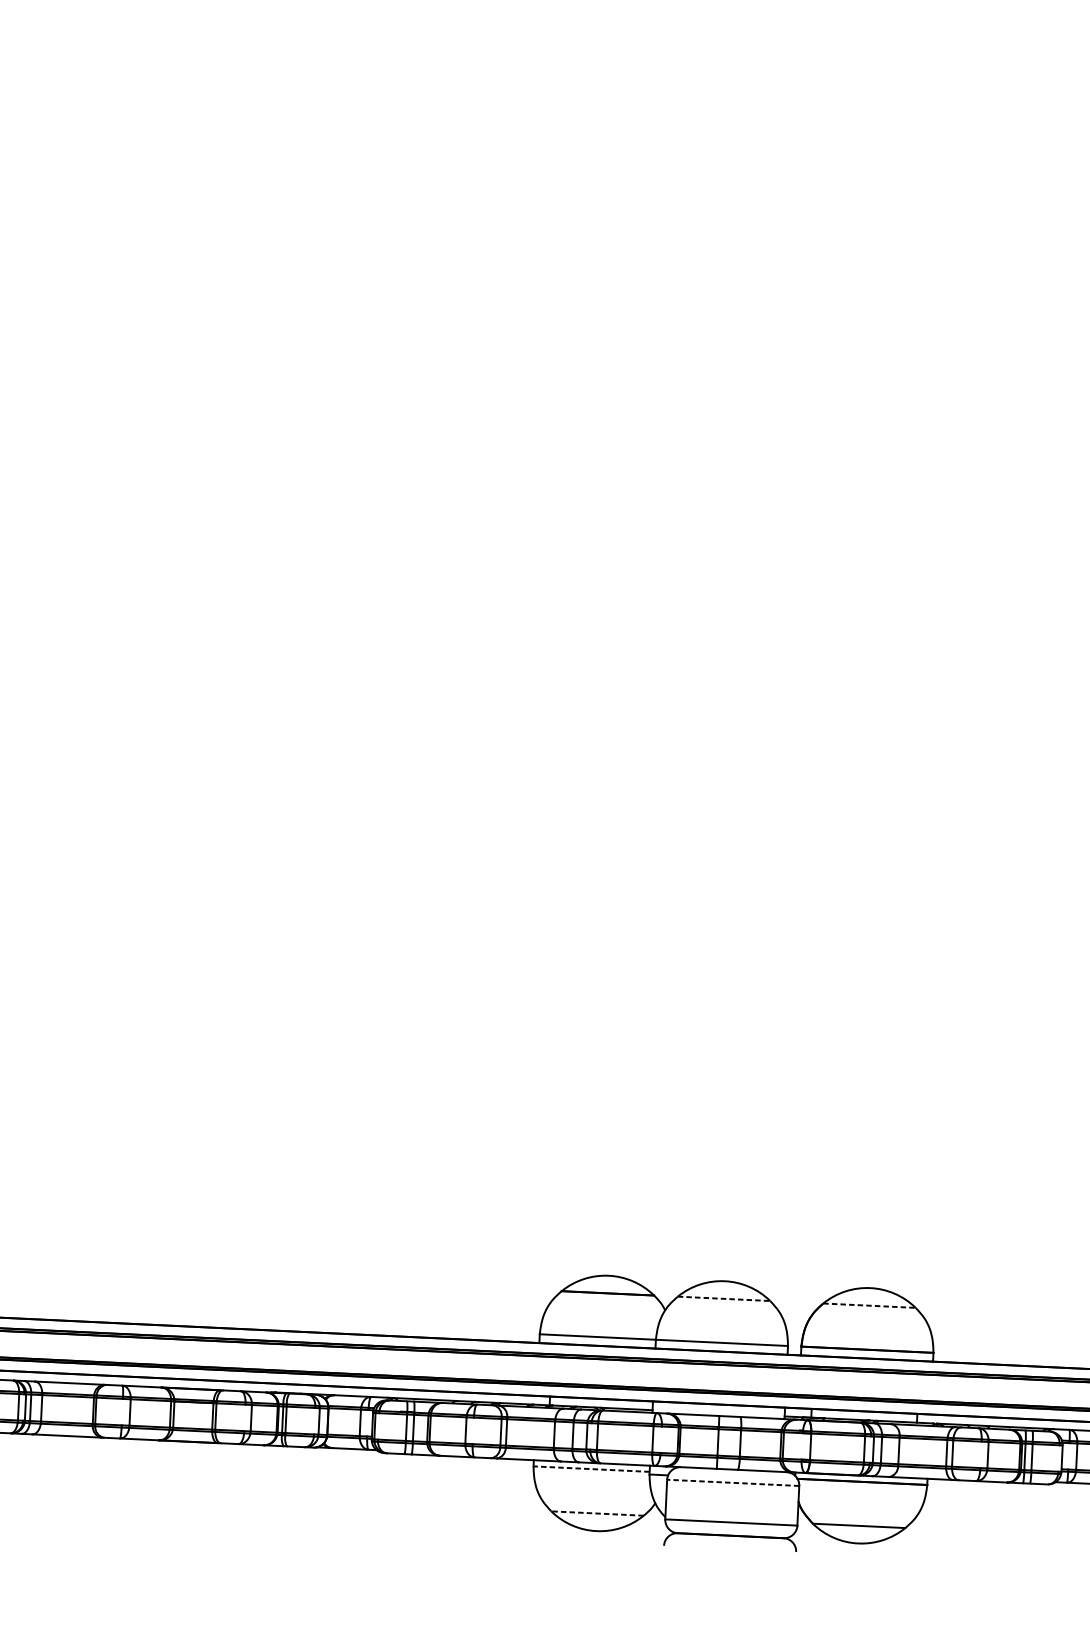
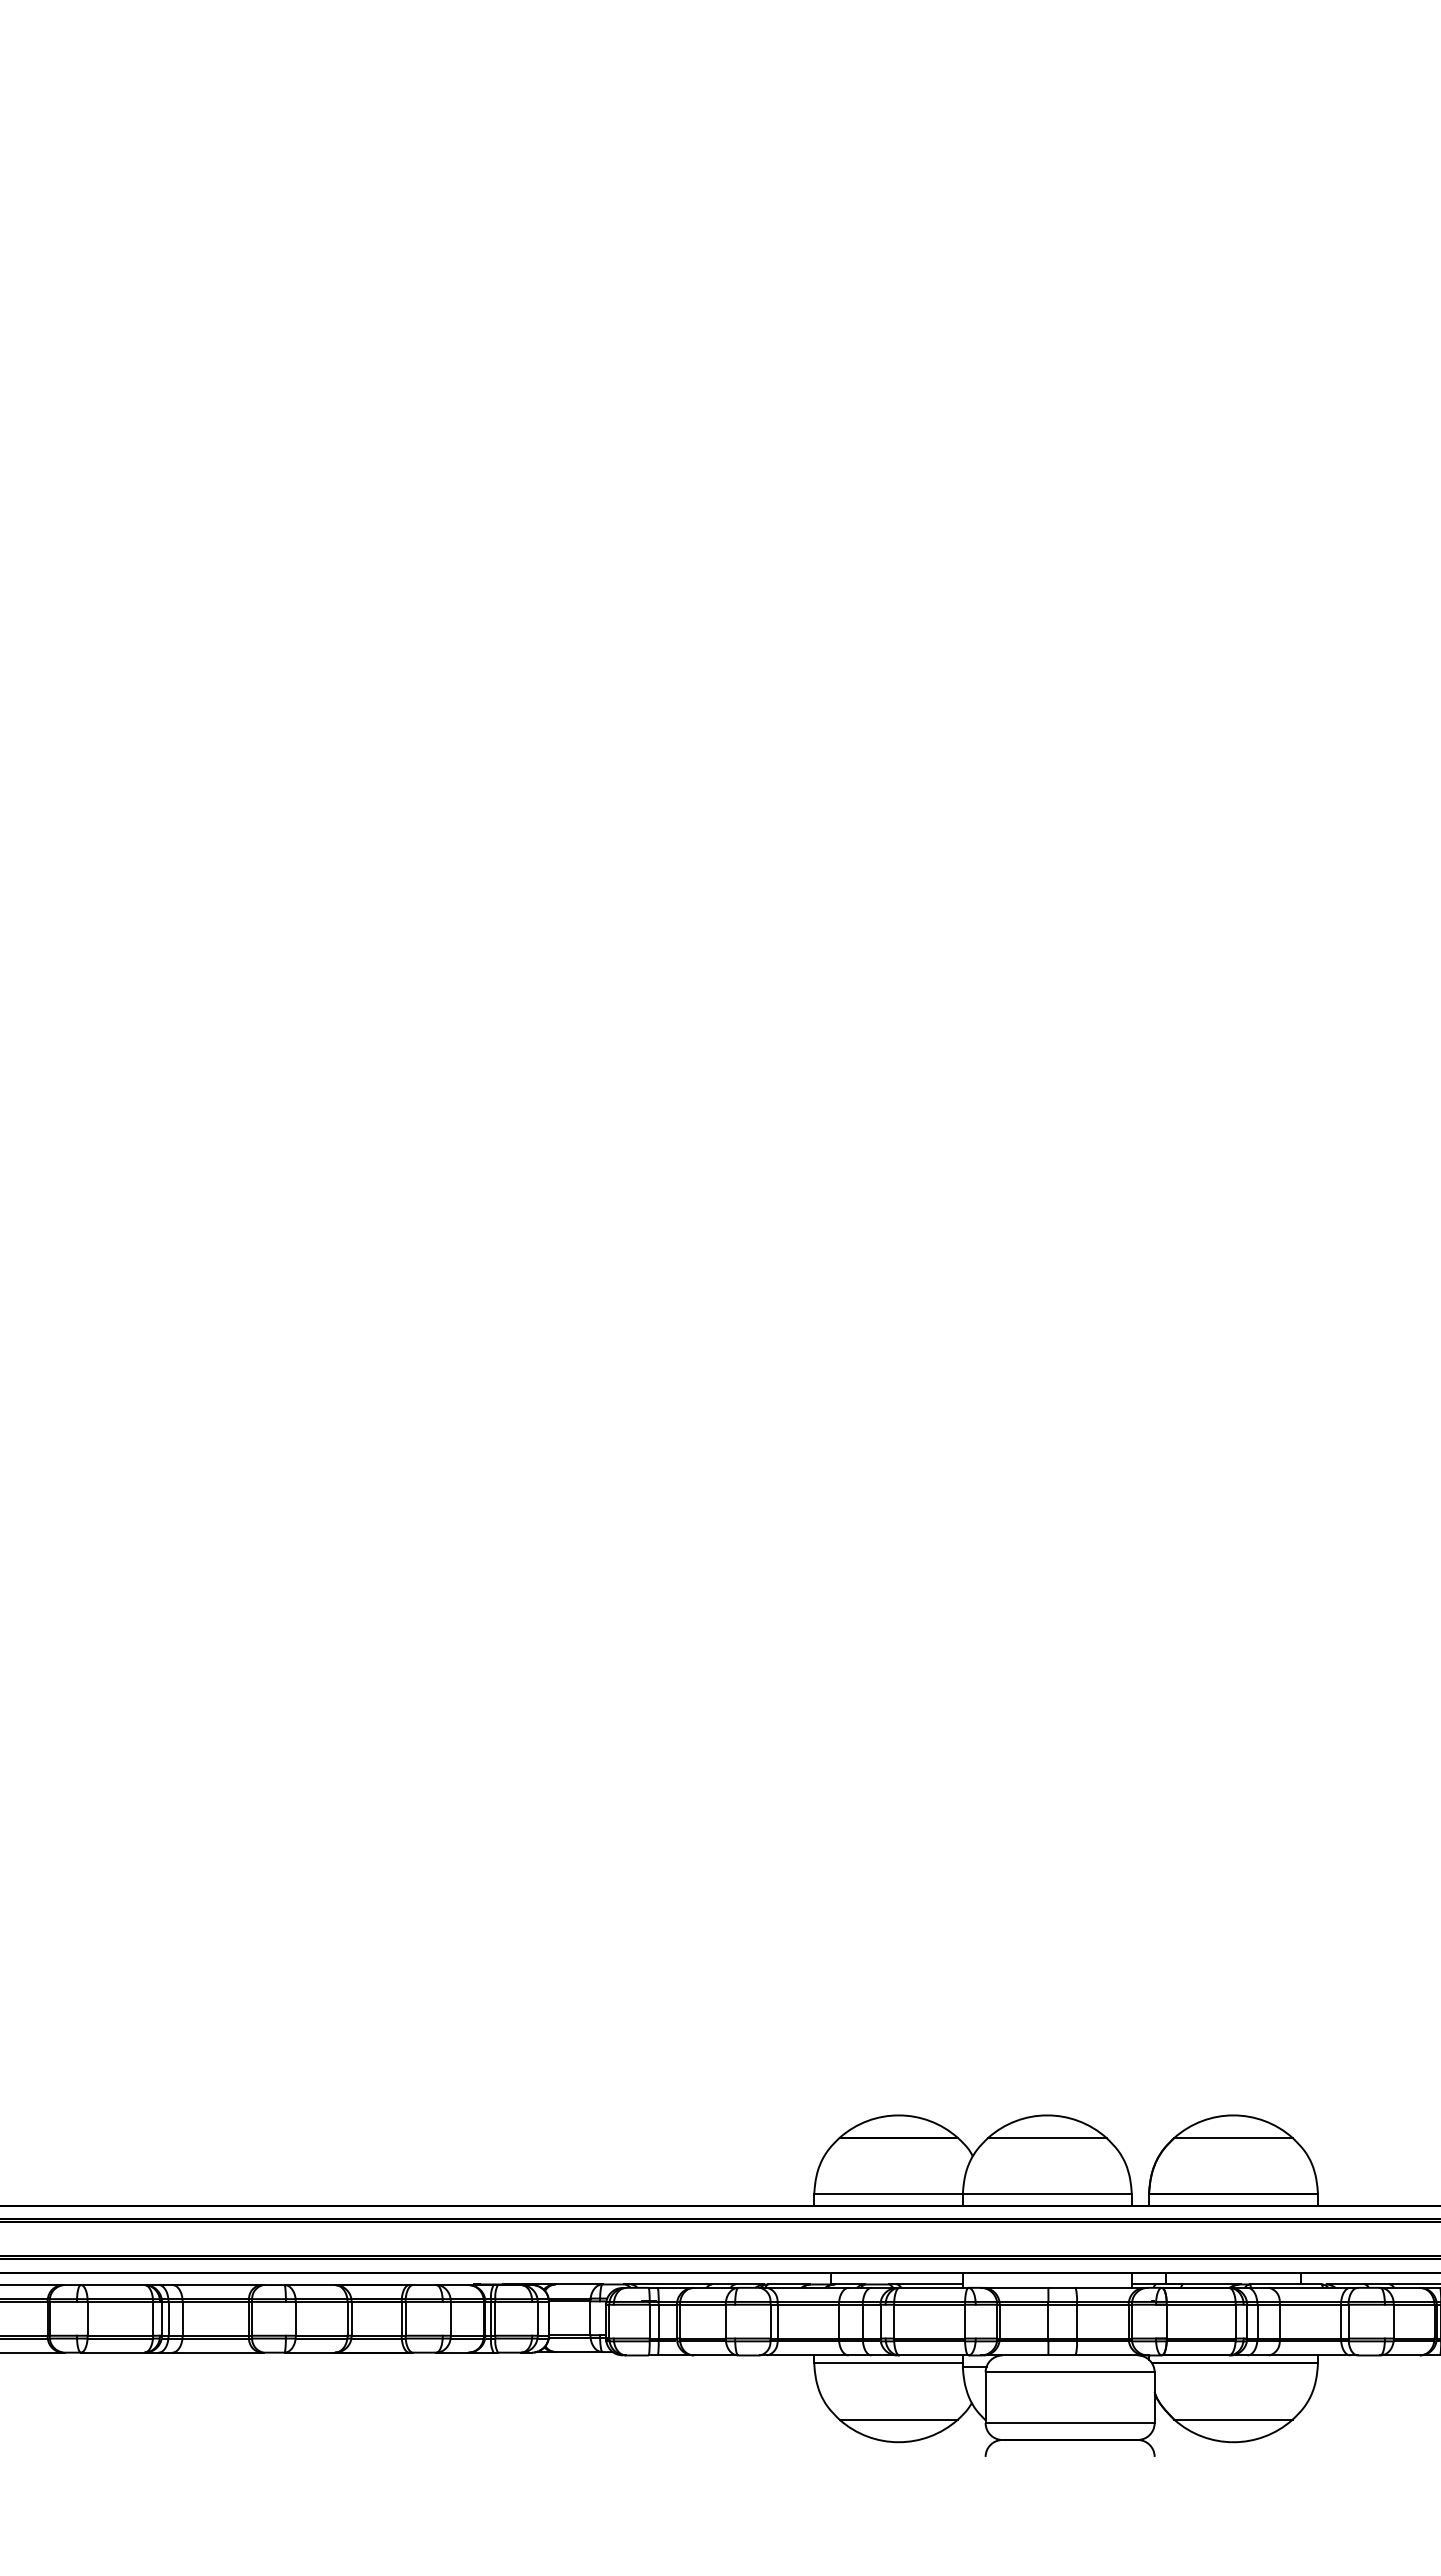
line: (724, 1298) -> (1047, 2137), dashed -> solid
line: (869, 1305) -> (1233, 2137), dashed -> solid
line: (591, 1469) -> (888, 2363), dashed -> solid
line: (733, 1482) -> (1070, 2372), dashed -> solid
line: (597, 1513) -> (898, 2419), dashed -> solid

